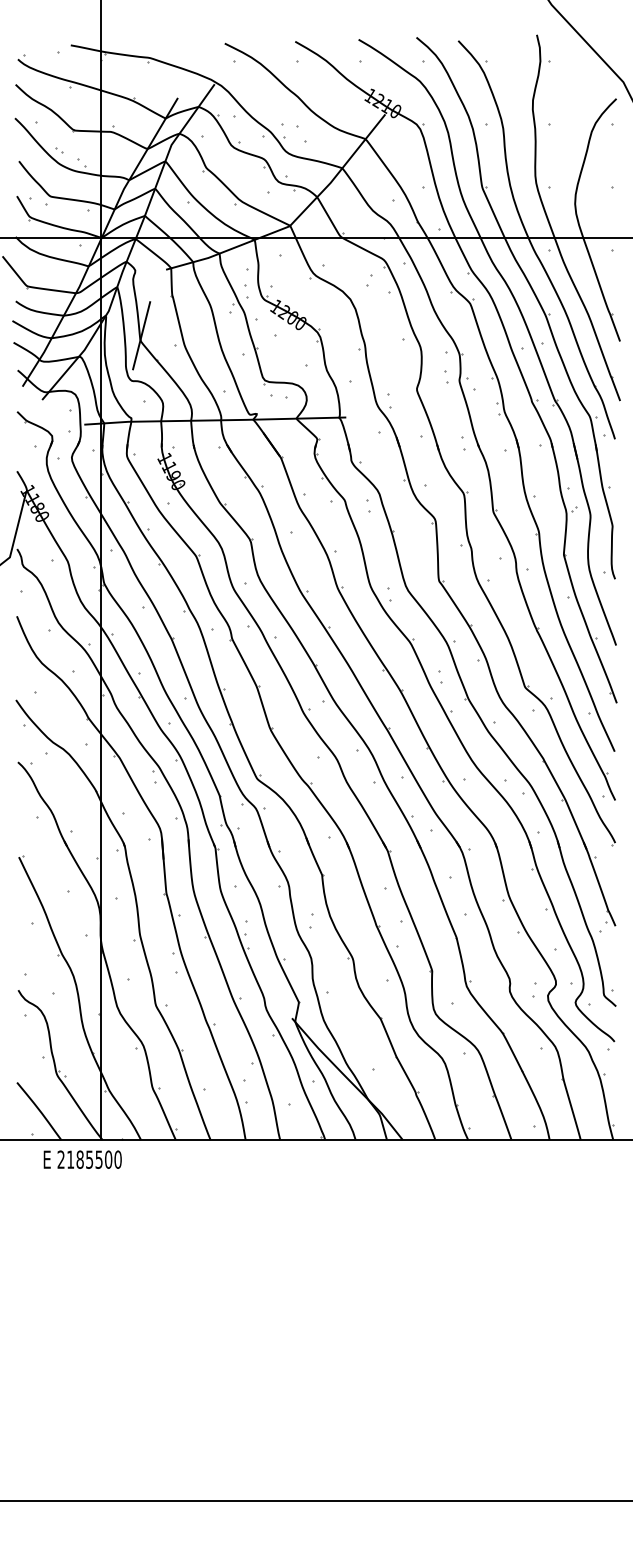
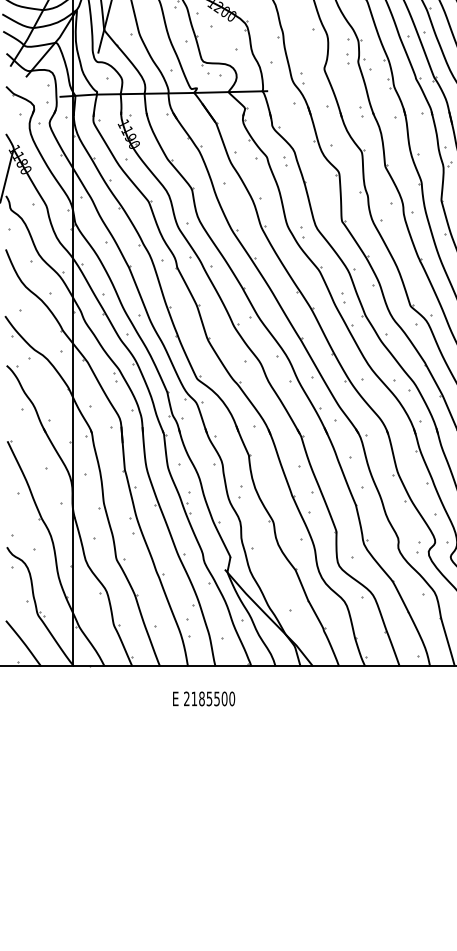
text: (82, 1159) -> (203, 698), moved

